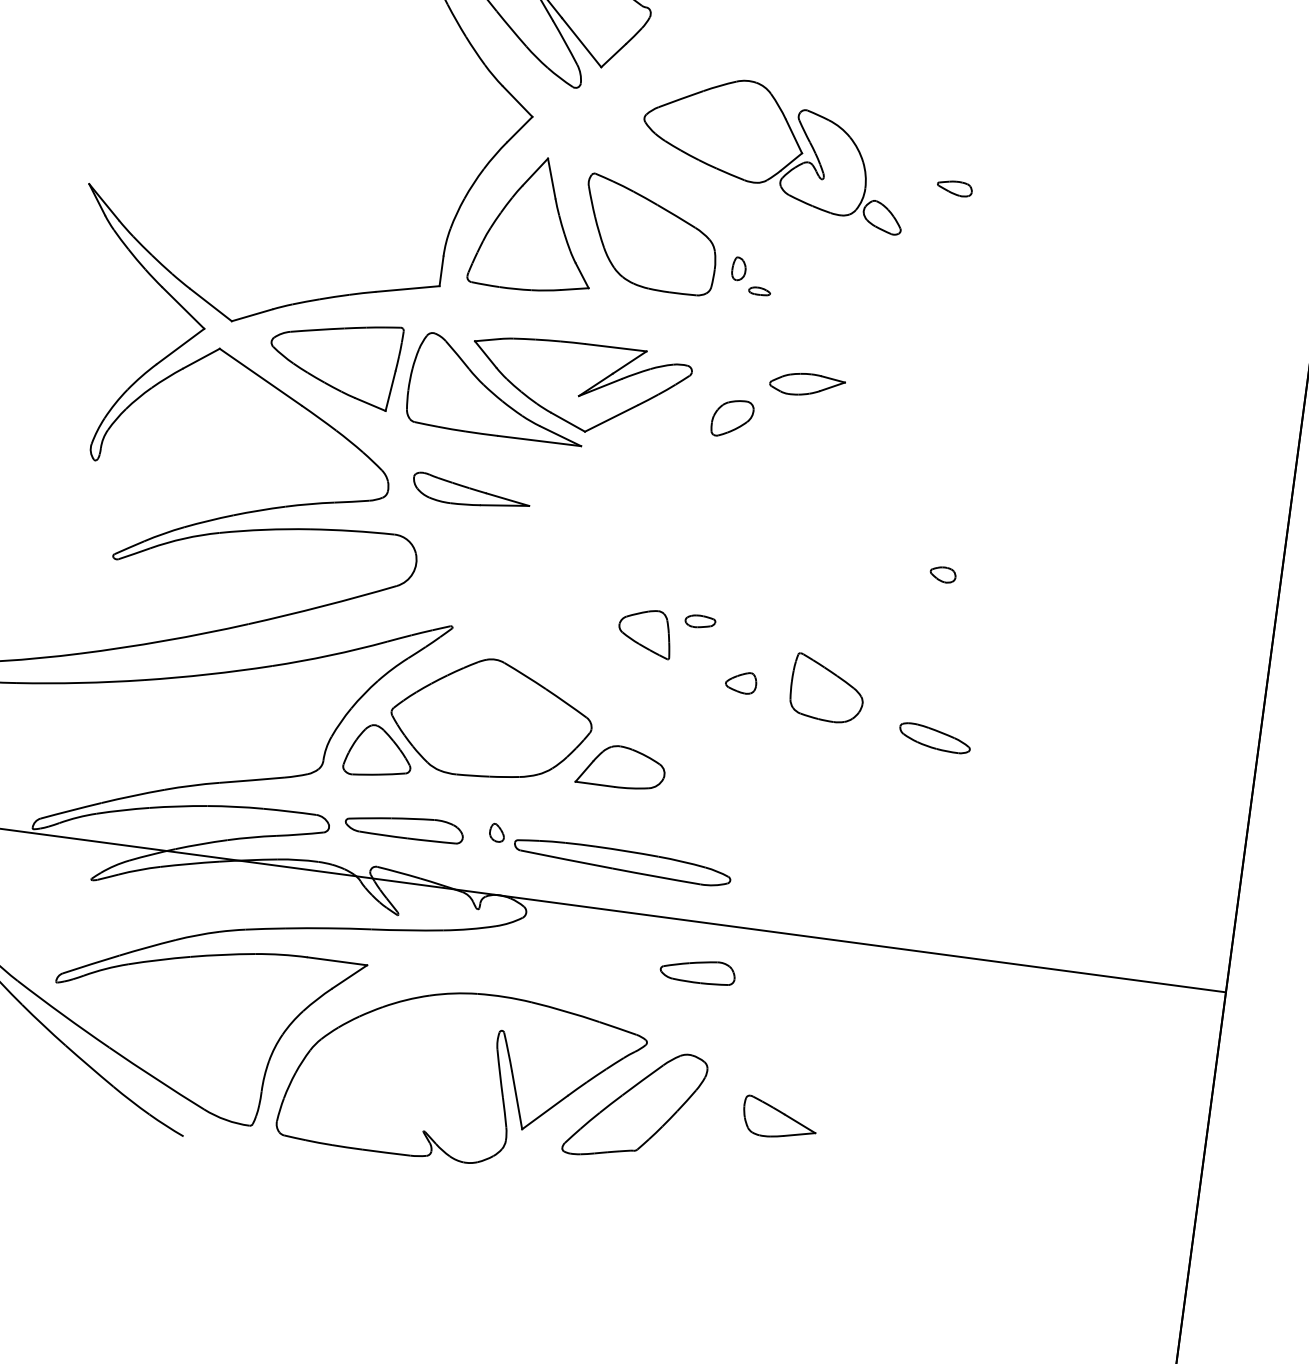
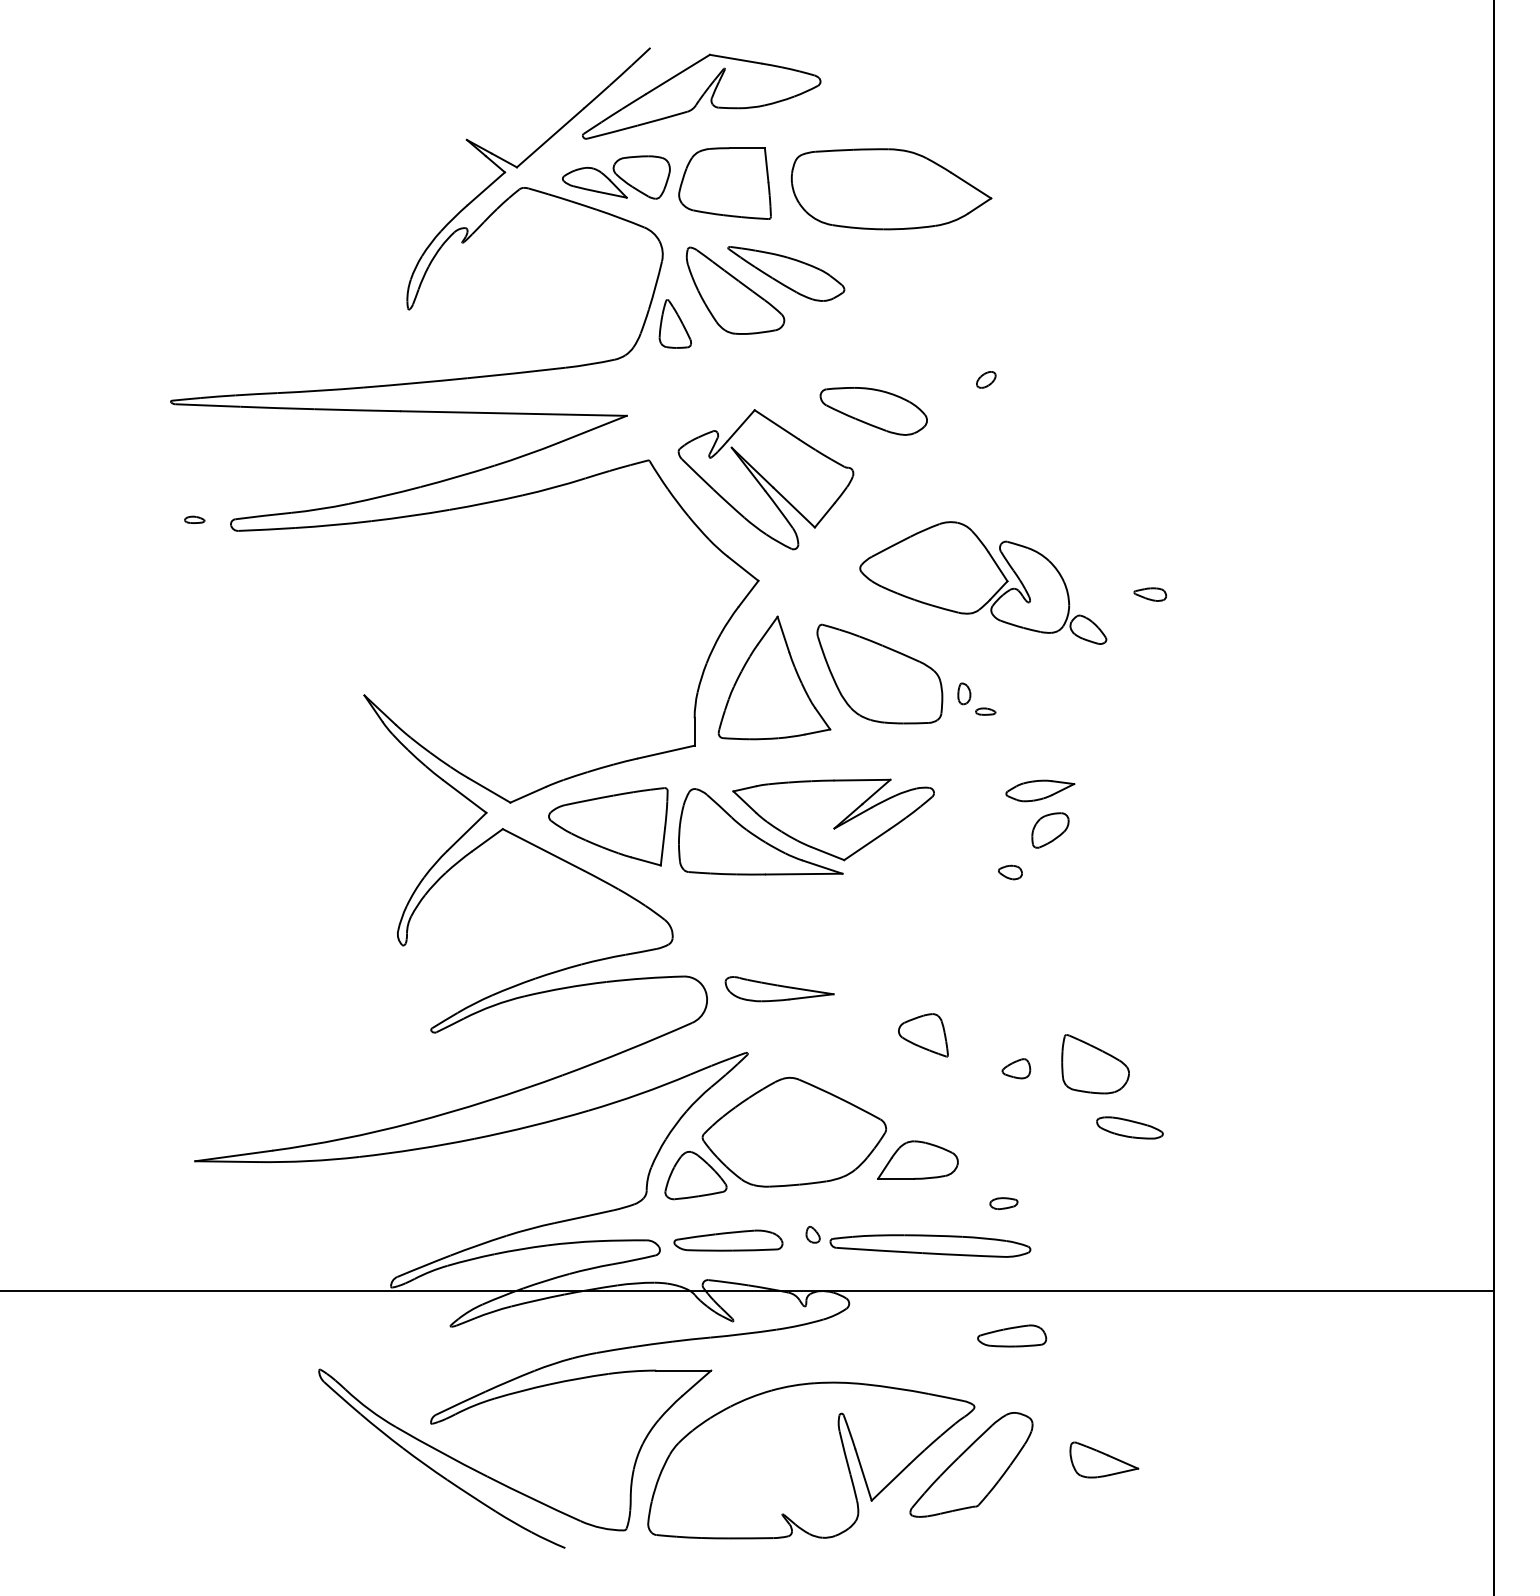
part: (732, 418) -> (1050, 830), moved
part: (471, 492) -> (779, 989), moved
part: (943, 574) -> (1010, 872), moved
part: (699, 621) -> (1003, 1203), moved
part: (934, 737) -> (1129, 1127), moved

